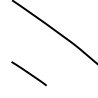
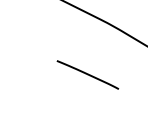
line: (28, 73) -> (86, 74), moved

